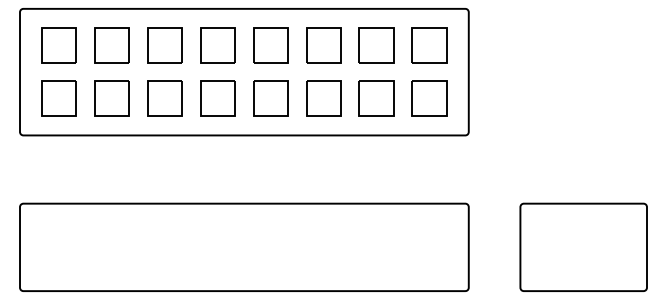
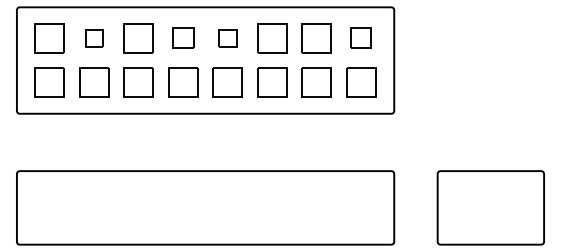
part: (111, 45) -> (93, 38), size x0.6
part: (217, 45) -> (182, 38), size x0.7
part: (270, 45) -> (227, 38), size x0.6
part: (429, 45) -> (361, 38), size x0.7

